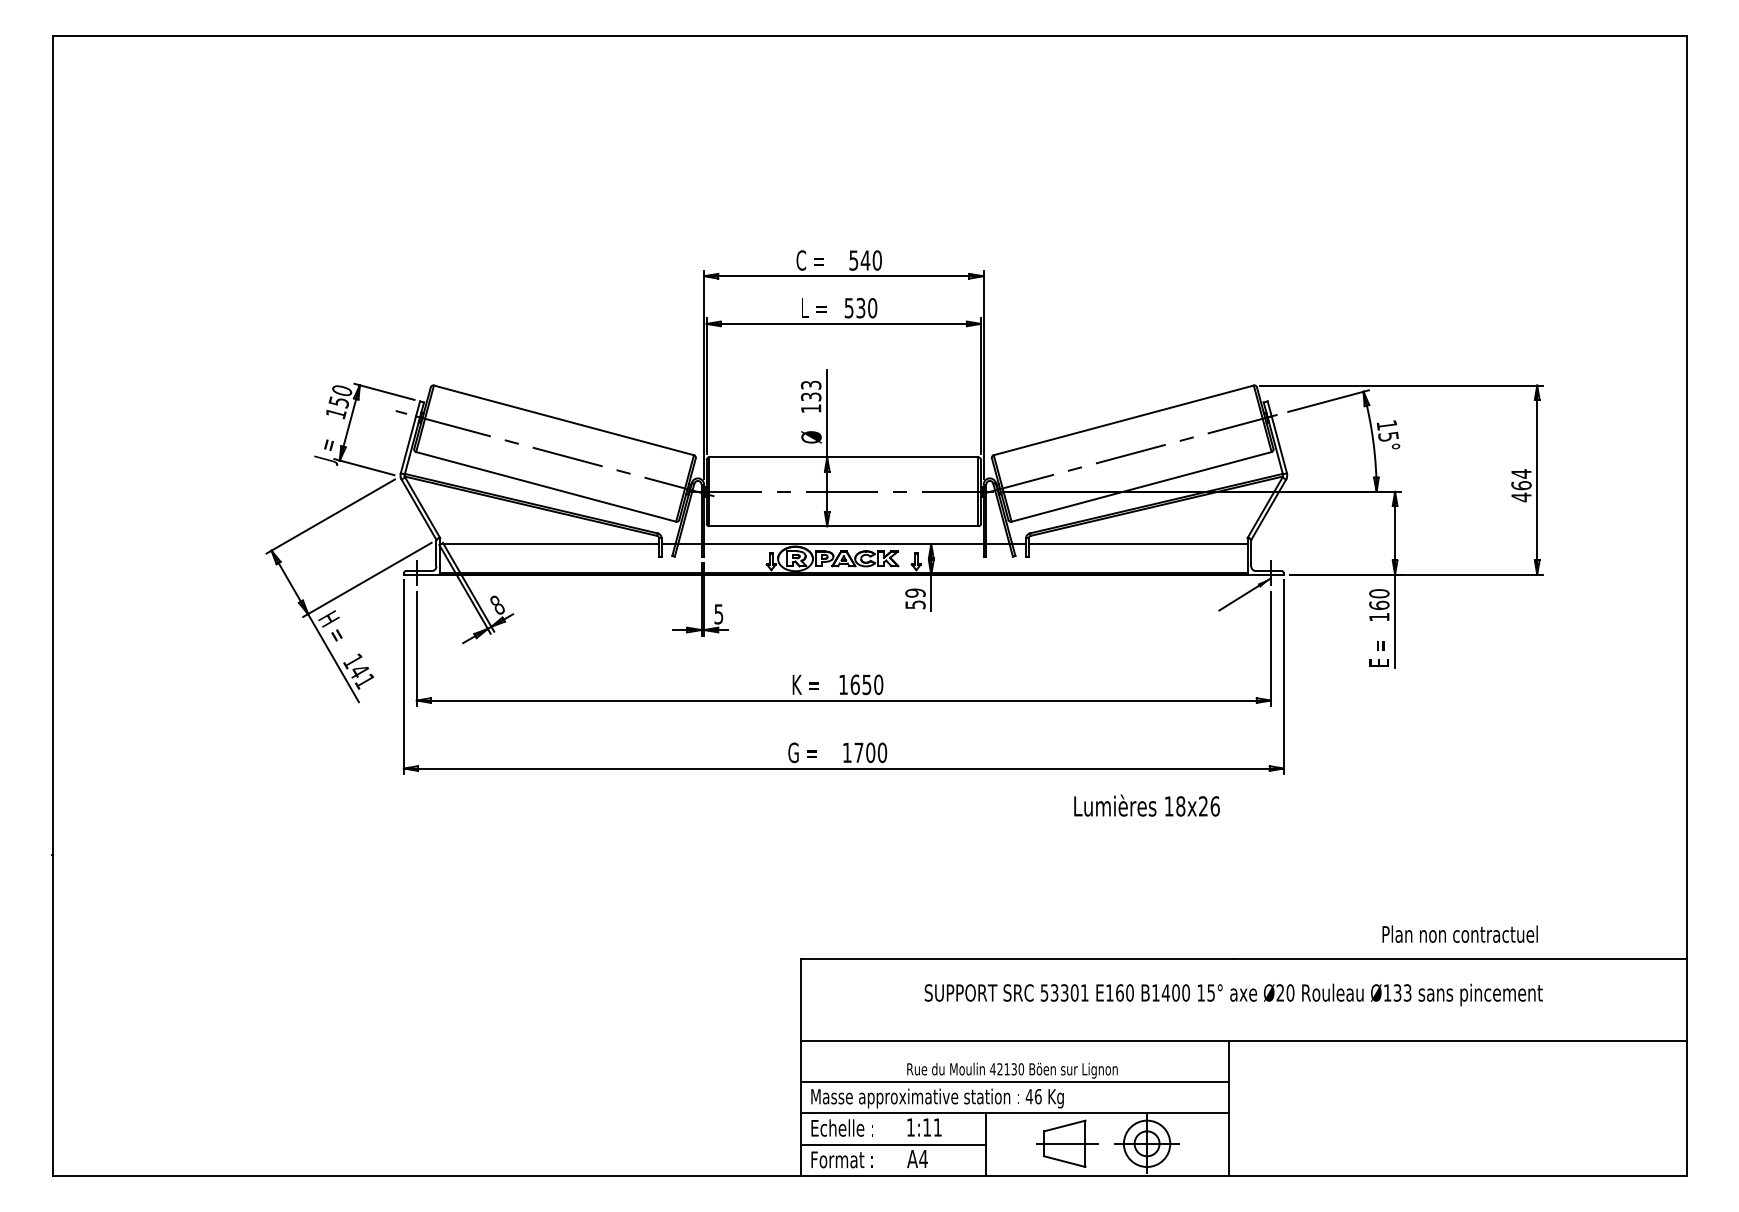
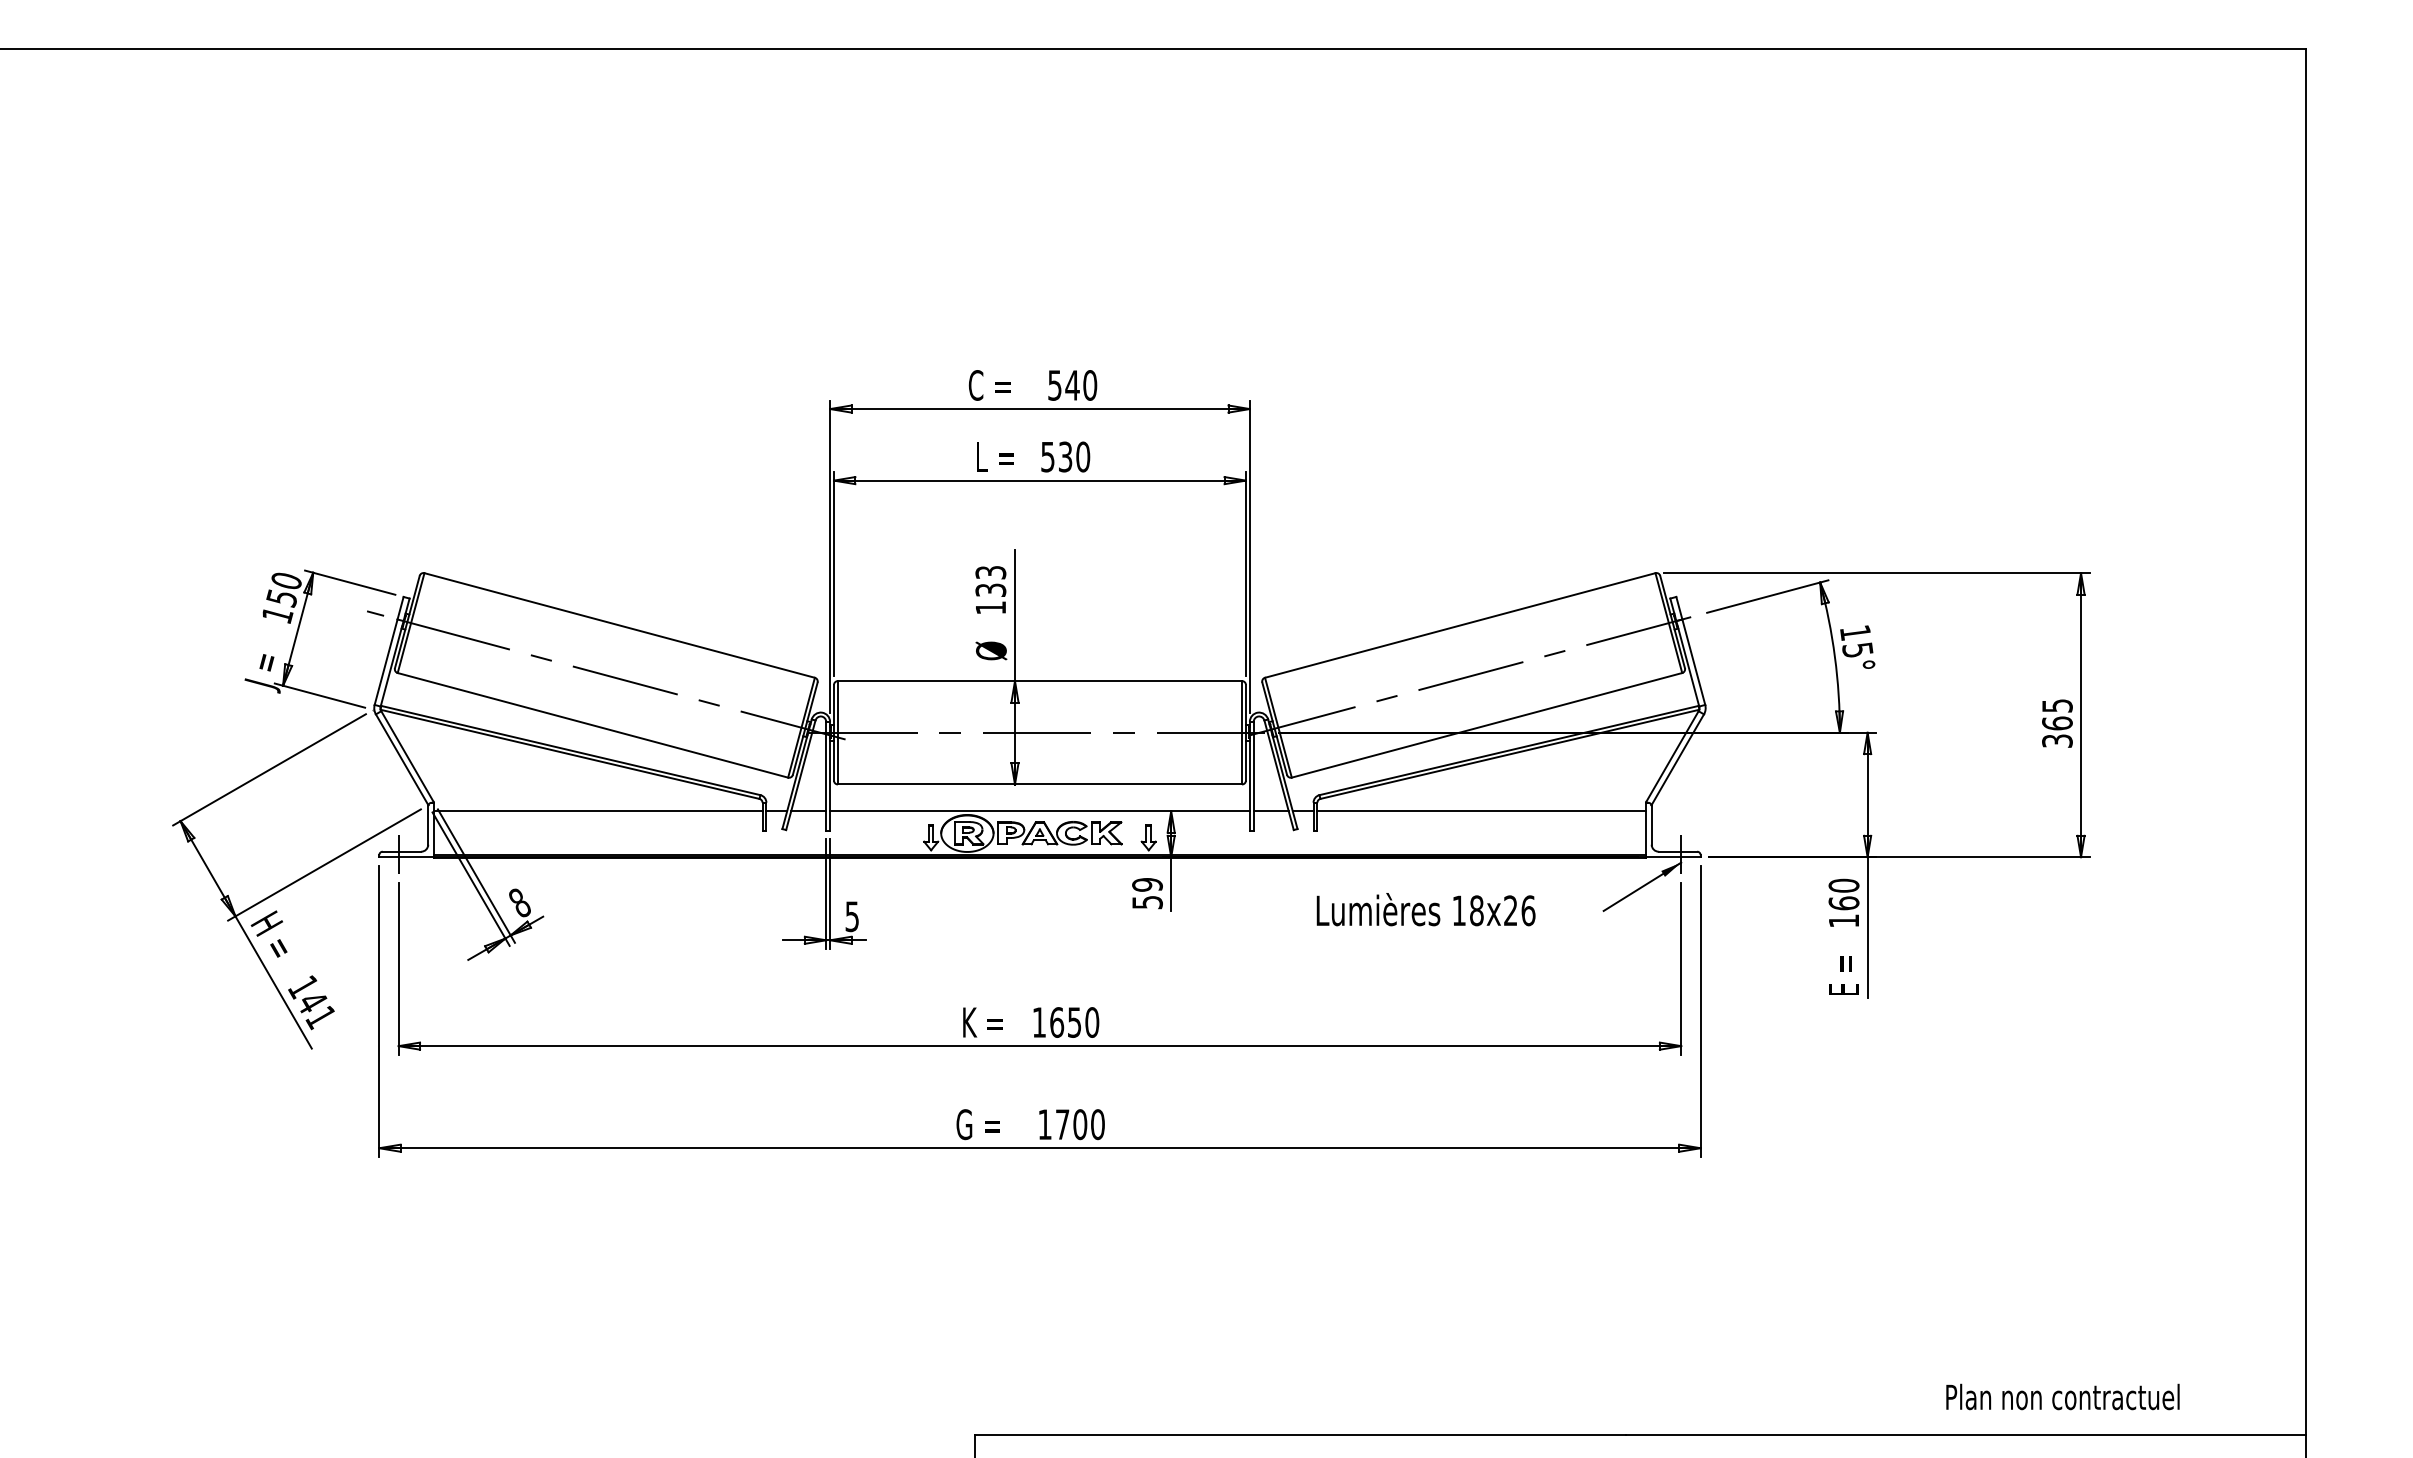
text: (1521, 485) -> (2057, 723), 464 -> 365
text: (1146, 805) -> (1425, 909), moved
text: (1459, 933) -> (2061, 1395), moved

